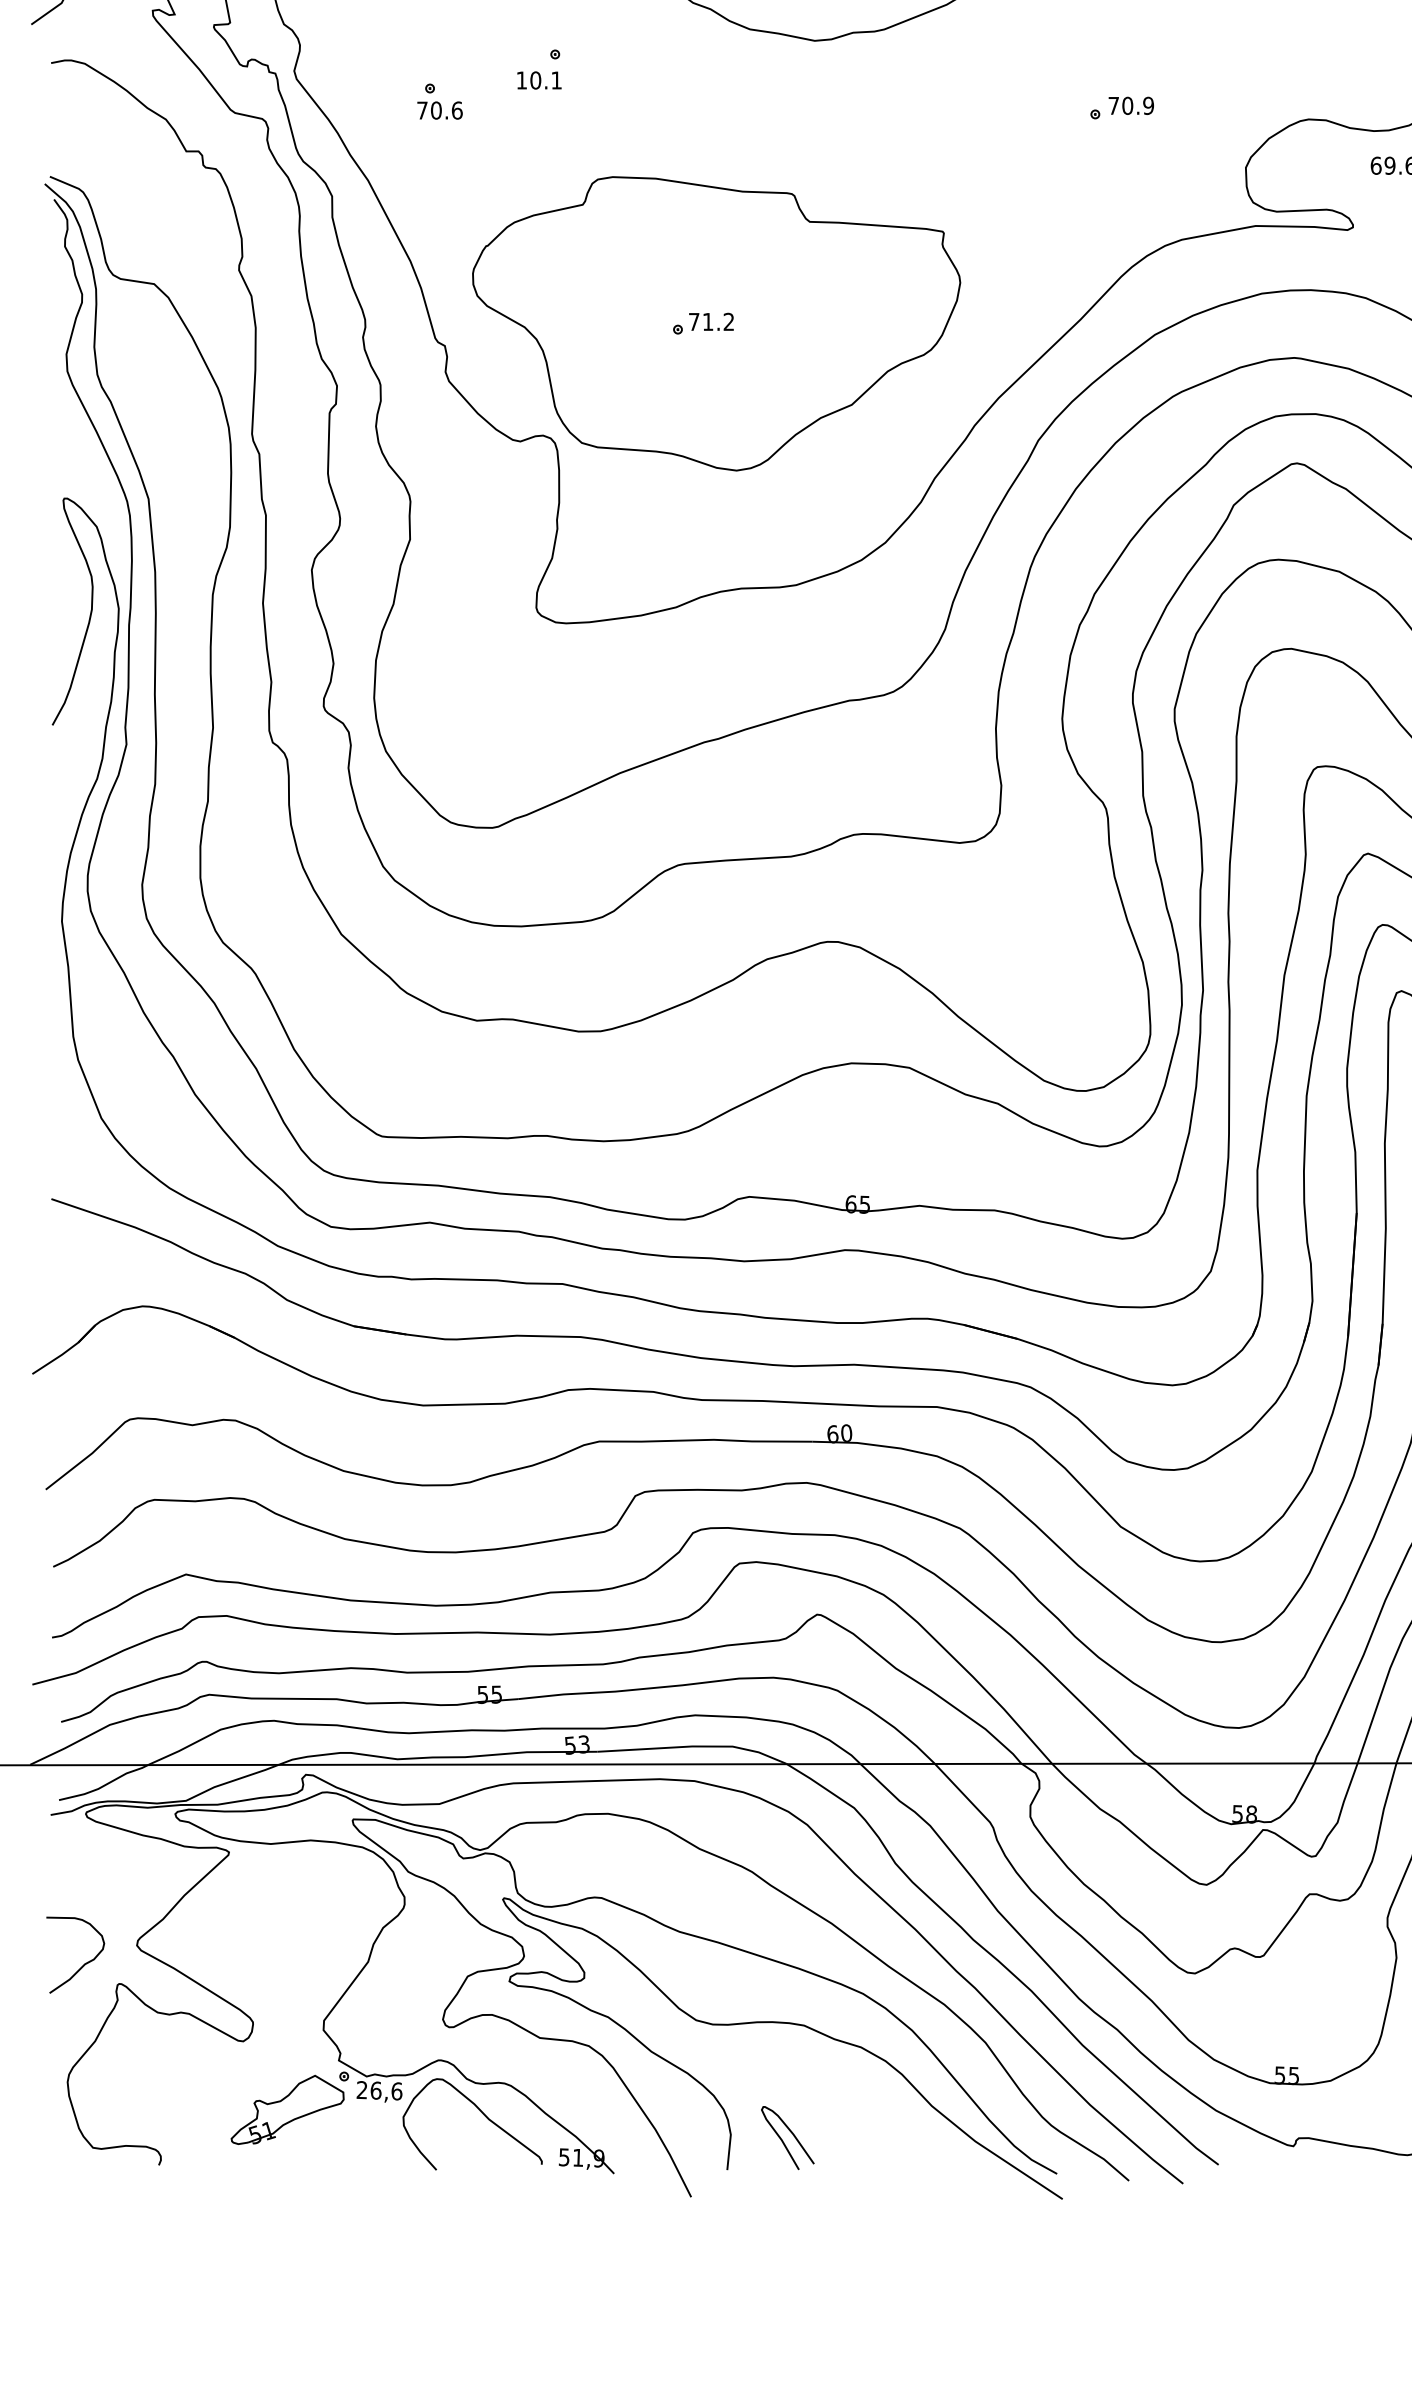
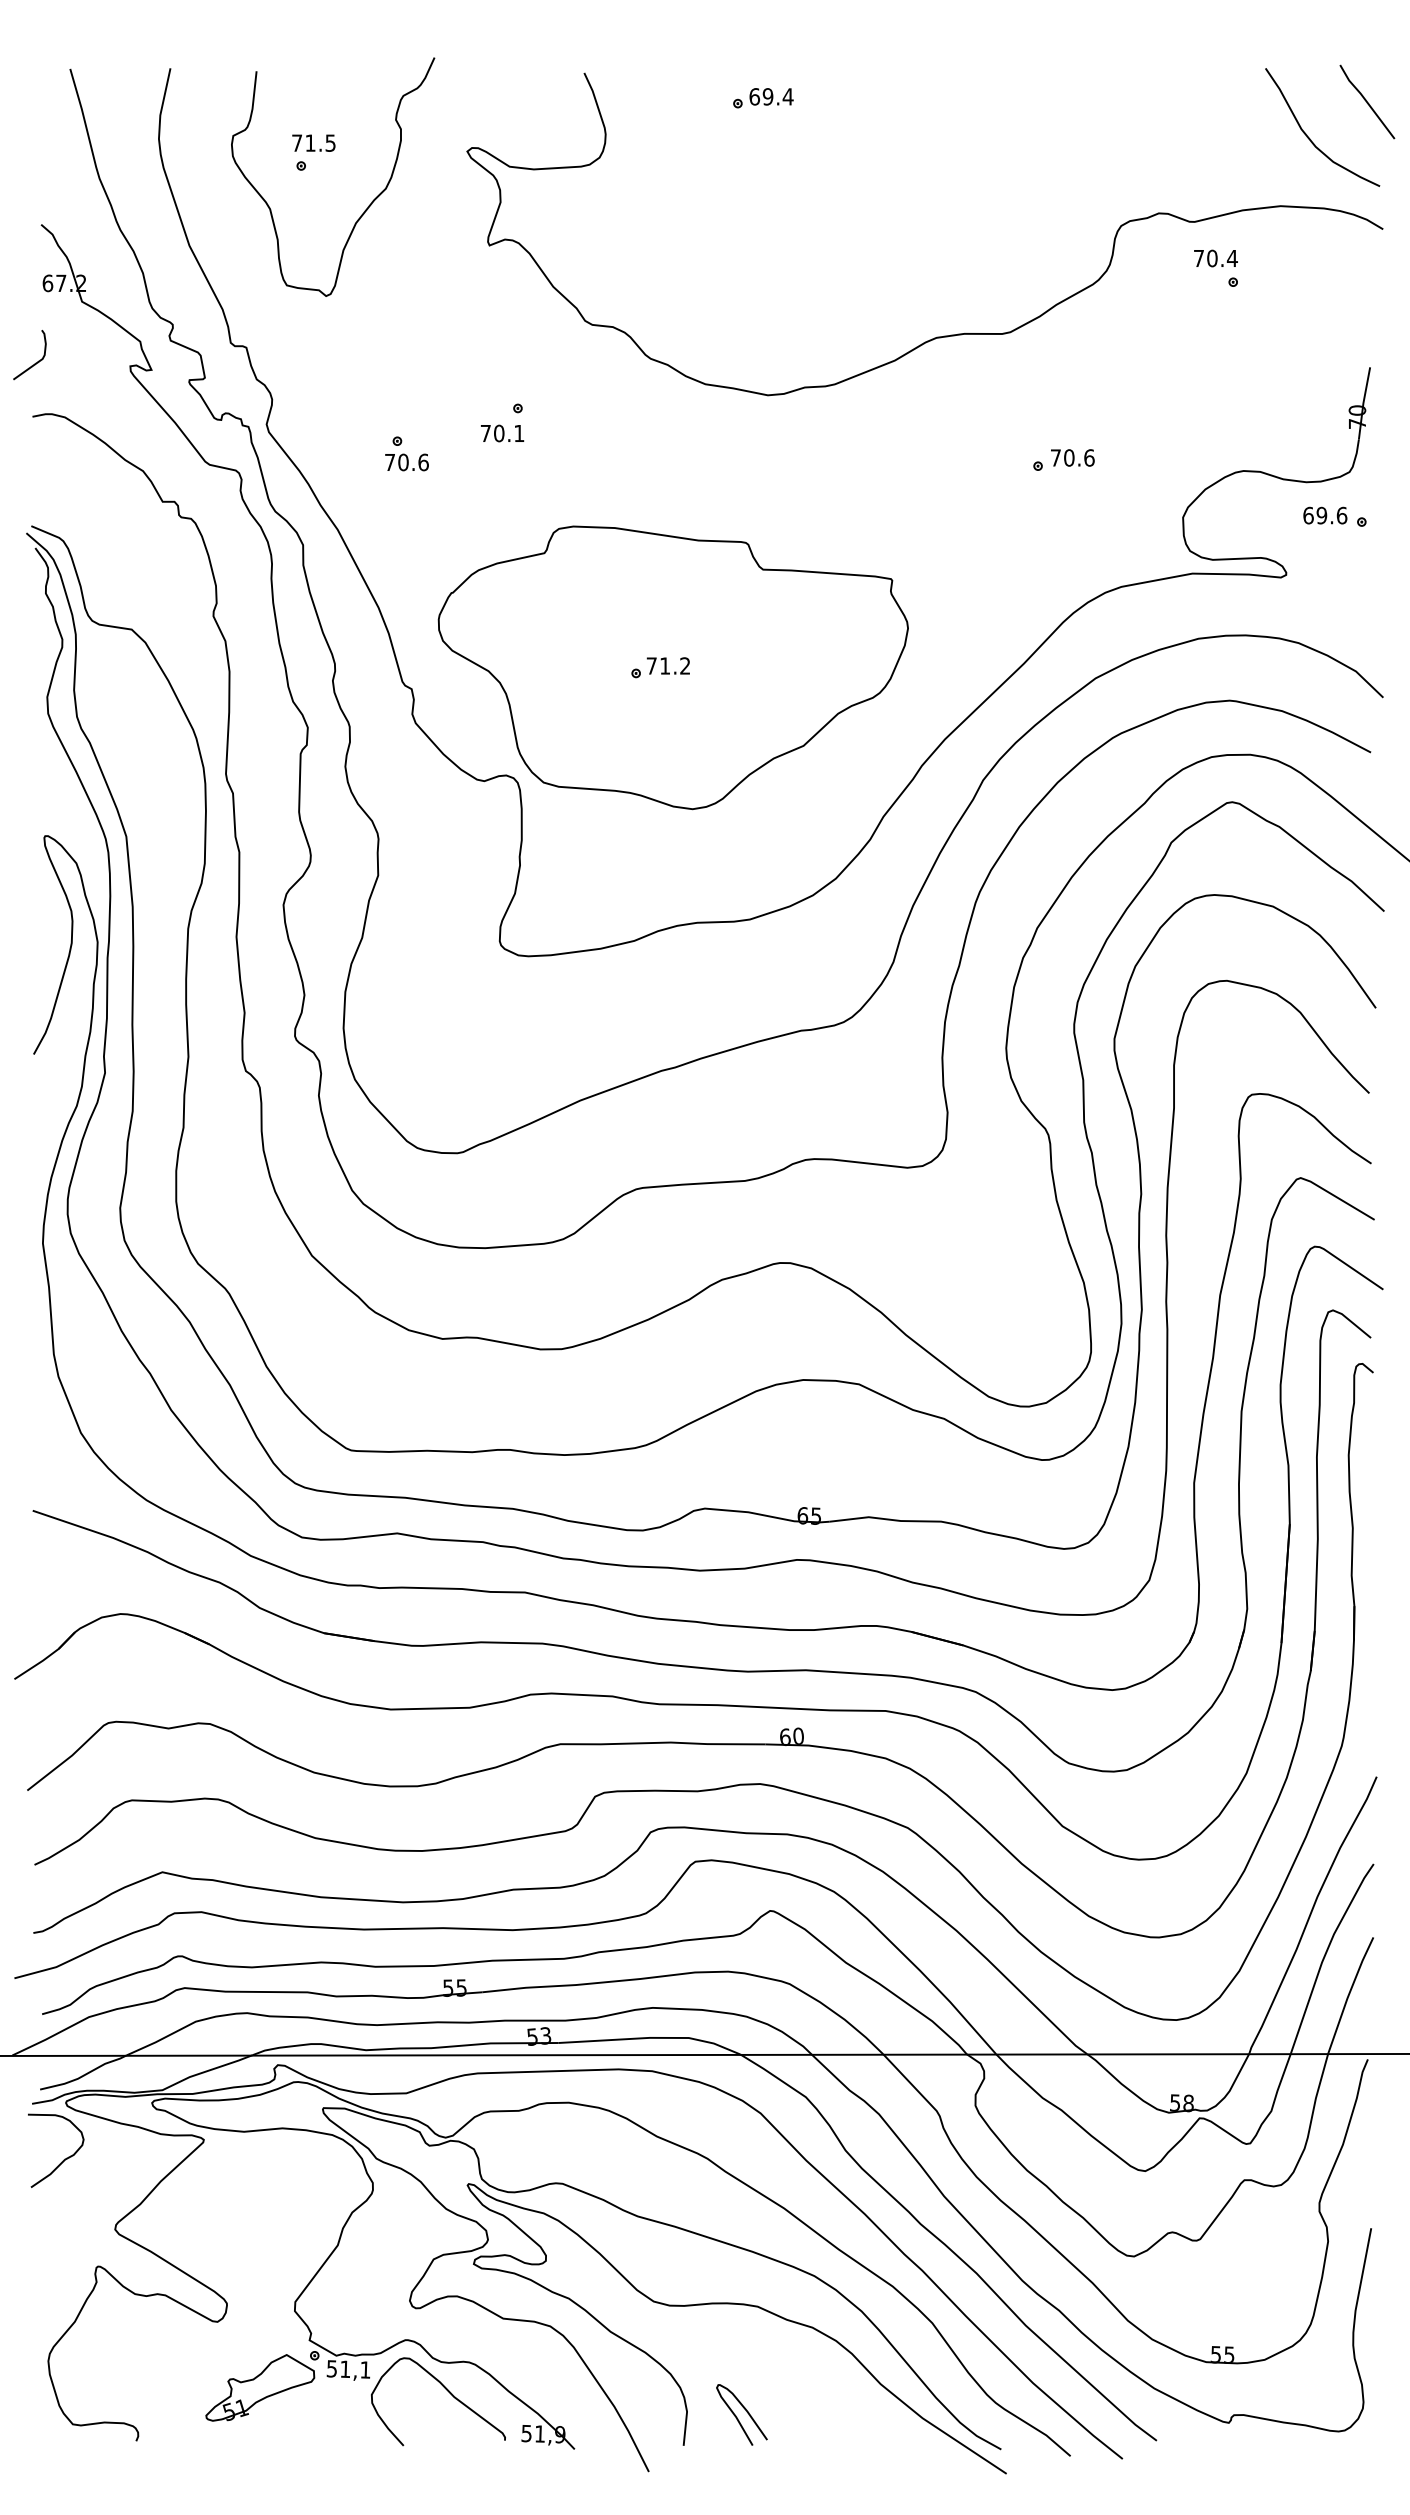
text: (521, 80) -> (485, 433), 10.1 -> 70.1
text: (1148, 105) -> (1089, 457), 70.9 -> 70.6
curve: (84, 1963) -> (64, 2158), moved
text: (379, 2090) -> (348, 2369), 26,6 -> 51,1

